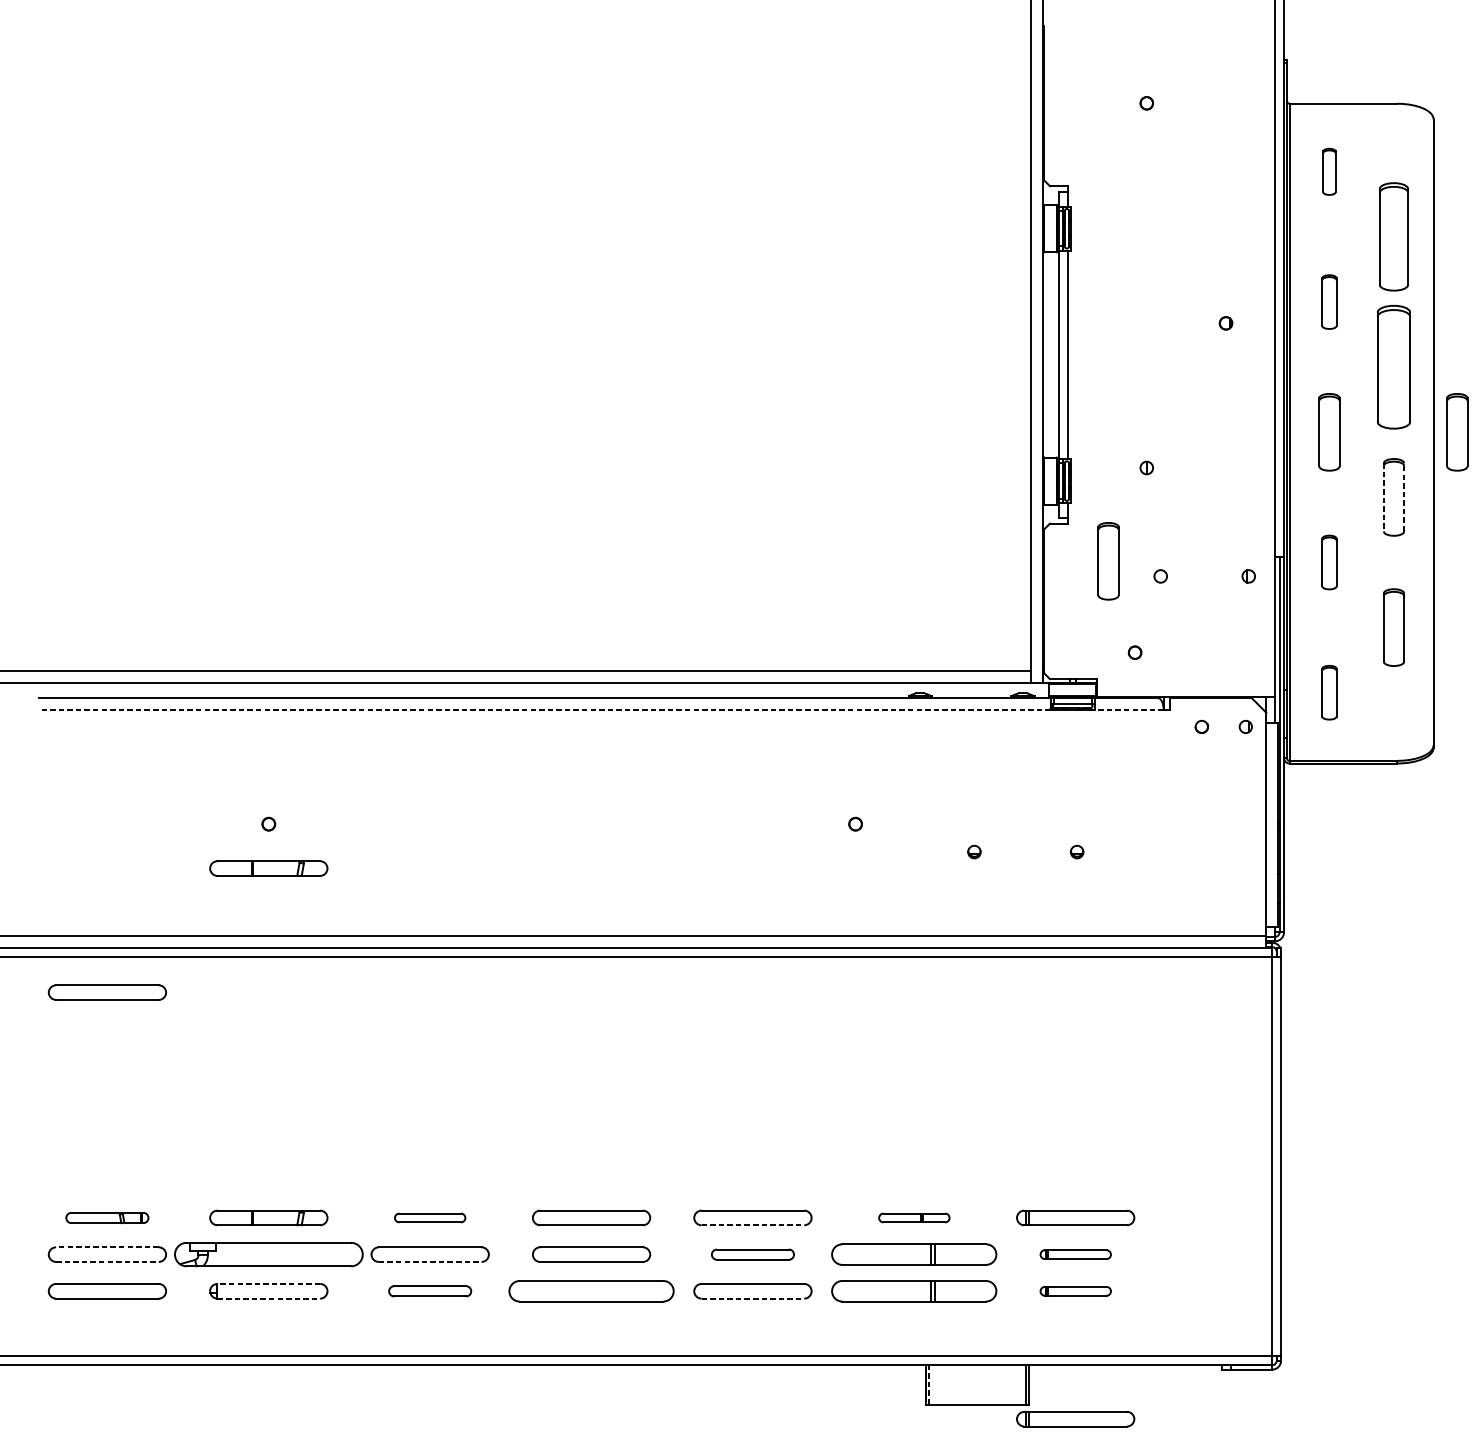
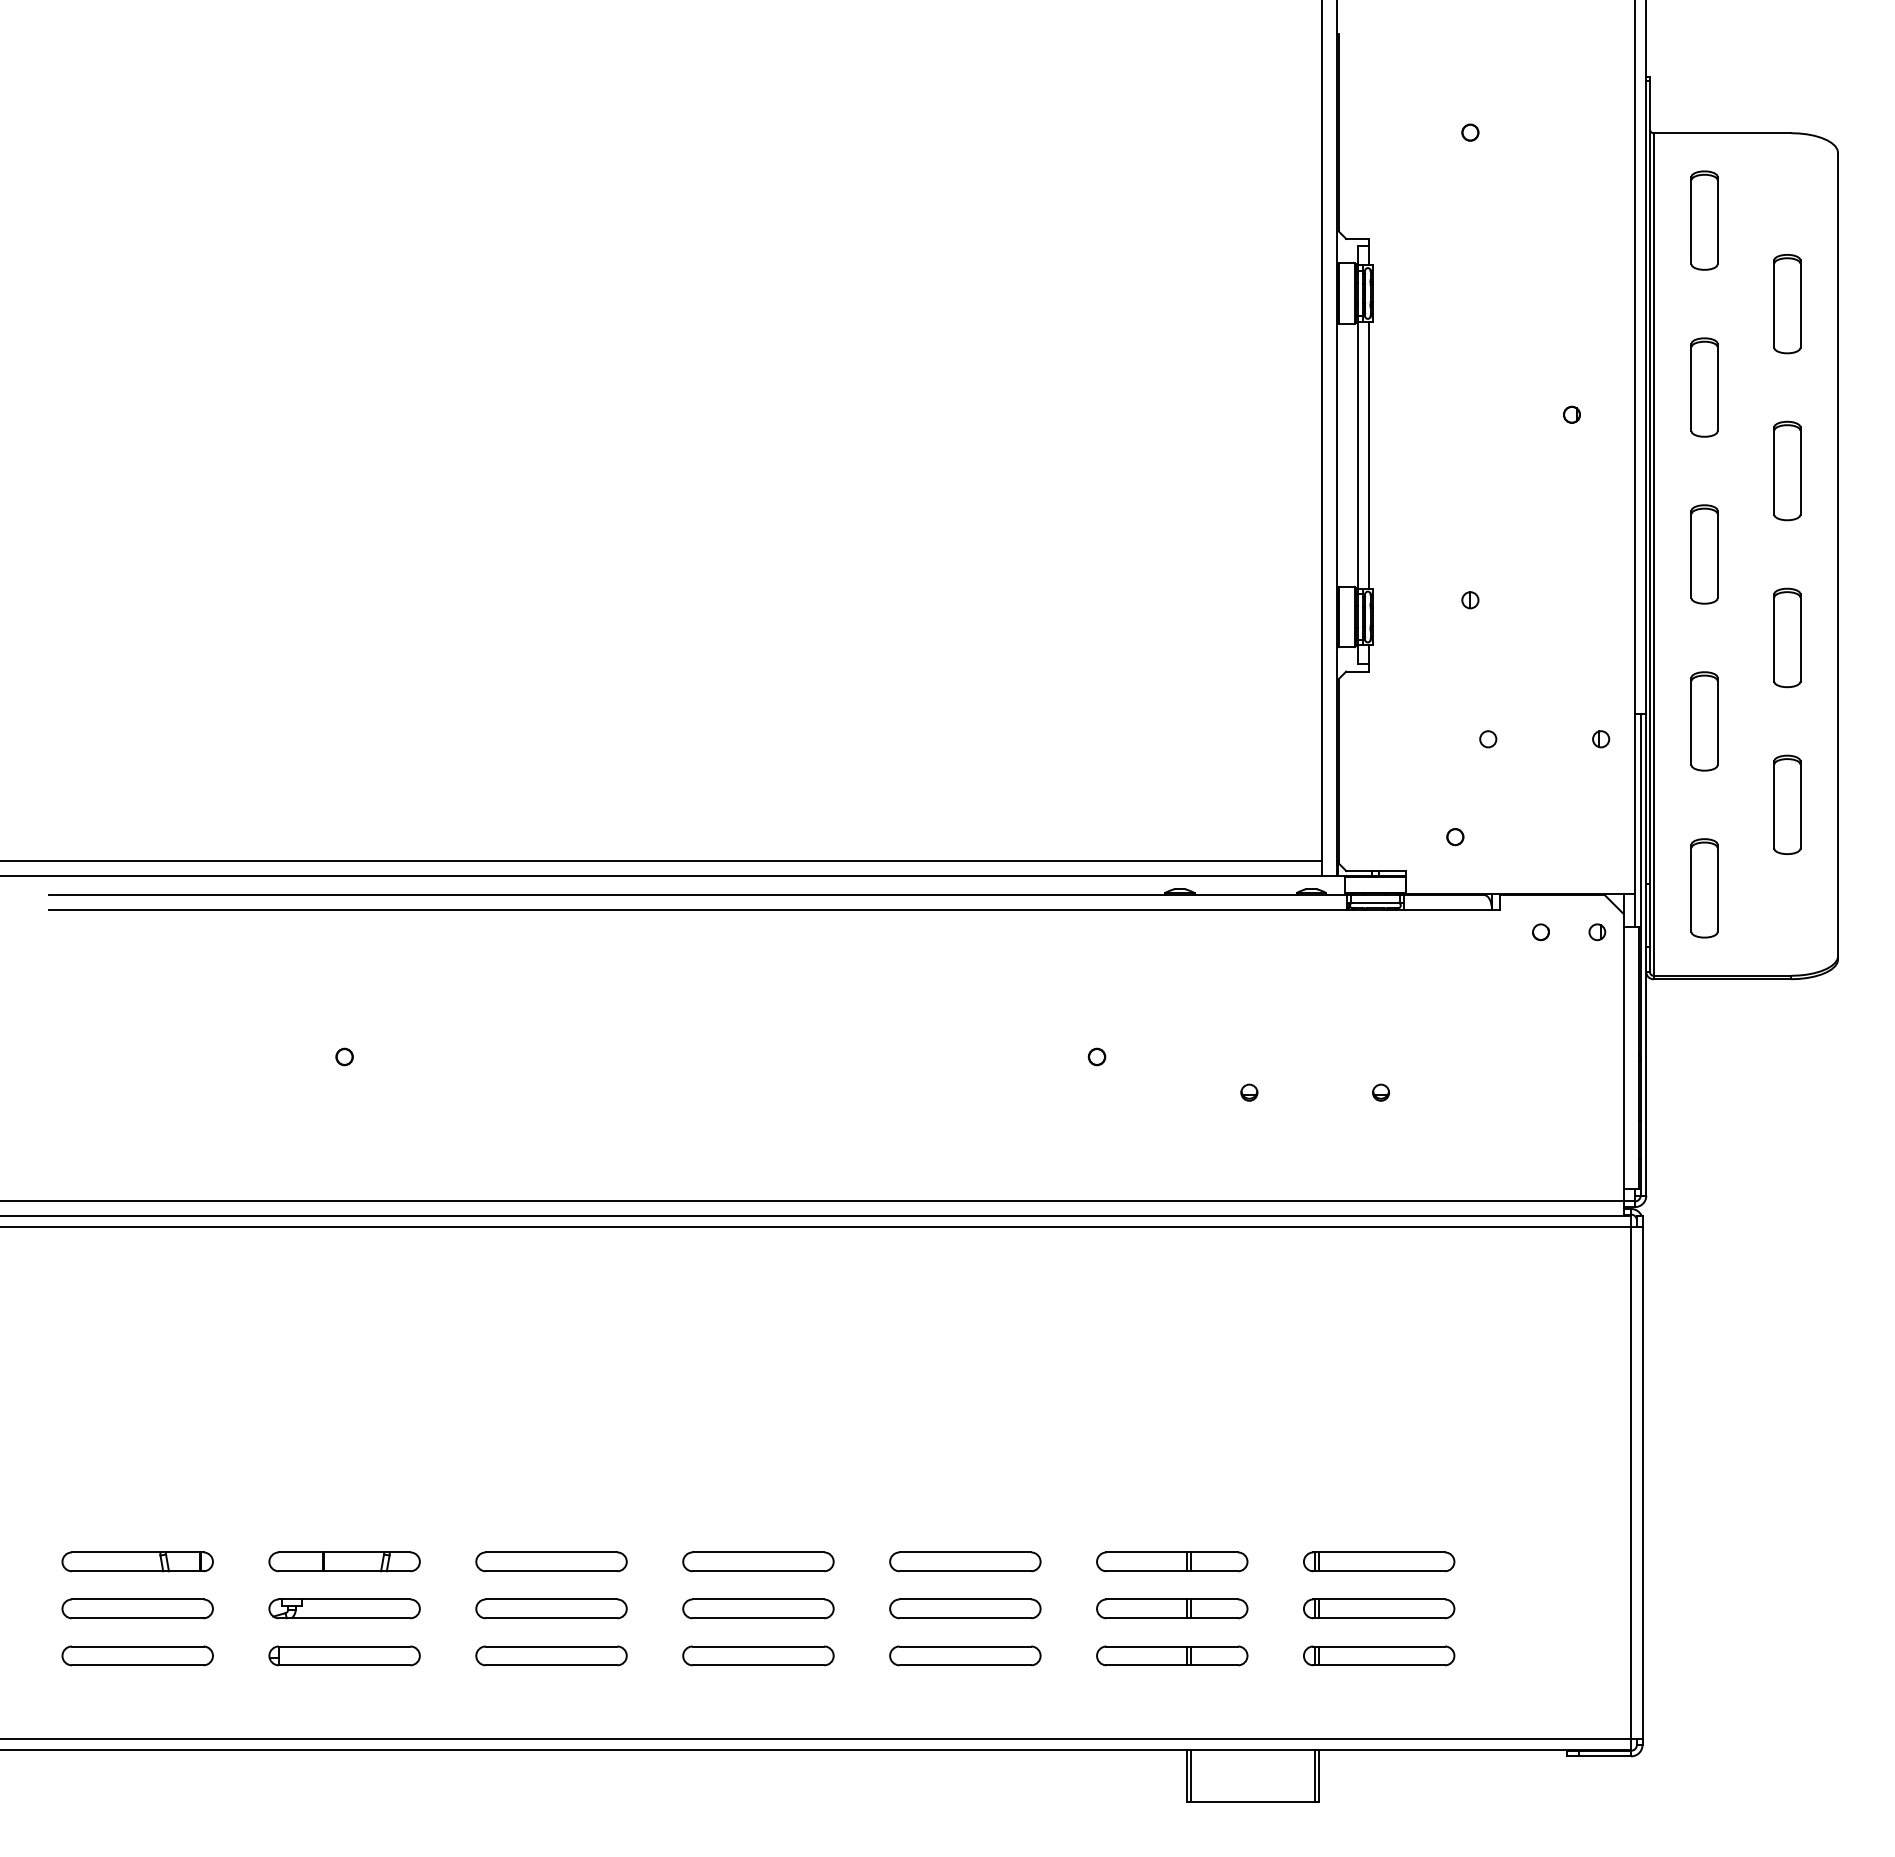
part: (1329, 171) -> (1704, 220), size x1.67
part: (1394, 237) -> (1787, 304), size x0.71
part: (1329, 302) -> (1704, 387), size x1.43
part: (1394, 366) -> (1787, 470), size x0.62
part: (1457, 432) -> (1868, 554), removed
line: (1383, 497) -> (1774, 637), dashed -> solid
line: (1404, 497) -> (1800, 637), dashed -> solid
part: (1108, 561) -> (1421, 719), removed
part: (1329, 562) -> (1704, 721), size x1.43
part: (1329, 692) -> (1704, 888), size x1.43
line: (544, 709) -> (698, 910), dashed -> solid
line: (1128, 709) -> (1447, 910), dashed -> solid
part: (268, 868) -> (344, 1113), removed
part: (107, 992) -> (137, 1272), removed
part: (107, 1217) -> (137, 1561), size x1.43
part: (430, 1217) -> (551, 1561), size x1.67
part: (914, 1217) -> (1172, 1561), size x1.67
line: (753, 1225) -> (965, 1571), dashed -> solid
line: (107, 1247) -> (137, 1599), dashed -> solid
part: (268, 1254) -> (344, 1608), size x0.62
part: (753, 1254) -> (965, 1608), size x1.43
part: (914, 1254) -> (1172, 1608), size x0.71
part: (1075, 1254) -> (1379, 1608), size x1.67
line: (107, 1262) -> (137, 1618), dashed -> solid
line: (430, 1262) -> (551, 1618), dashed -> solid
line: (268, 1283) -> (344, 1646), dashed -> solid
part: (430, 1290) -> (551, 1655), size x1.43
part: (591, 1290) -> (758, 1655), size x0.71
part: (914, 1290) -> (1172, 1655), size x0.71
part: (1075, 1290) -> (1379, 1655), size x1.67
line: (268, 1298) -> (344, 1665), dashed -> solid
line: (753, 1298) -> (965, 1665), dashed -> solid
line: (929, 1384) -> (1191, 1775), dashed -> solid
part: (1075, 1418) -> (1379, 1819), removed

